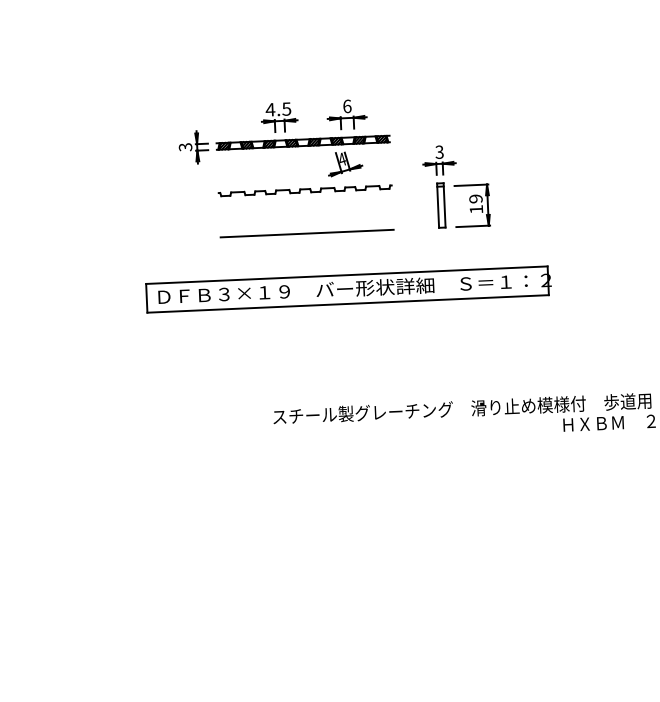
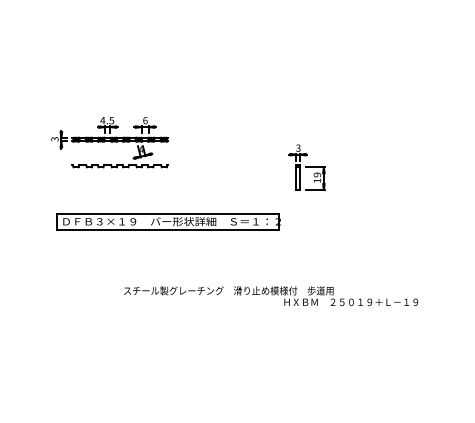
part: (284, 148) -> (109, 142), moved
part: (455, 186) -> (306, 167), moved
line: (307, 234) -> (147, 190), removed

